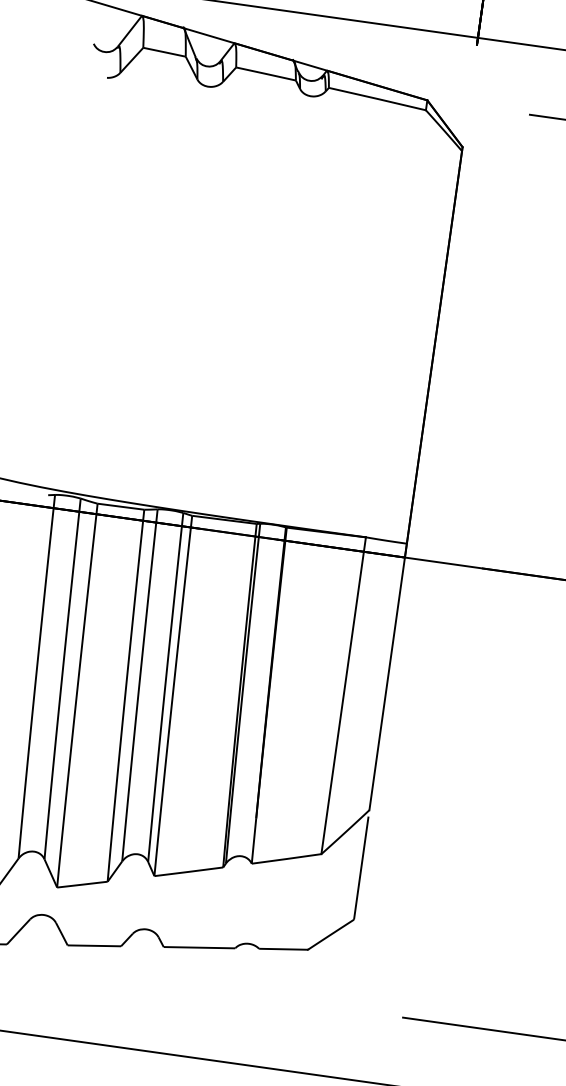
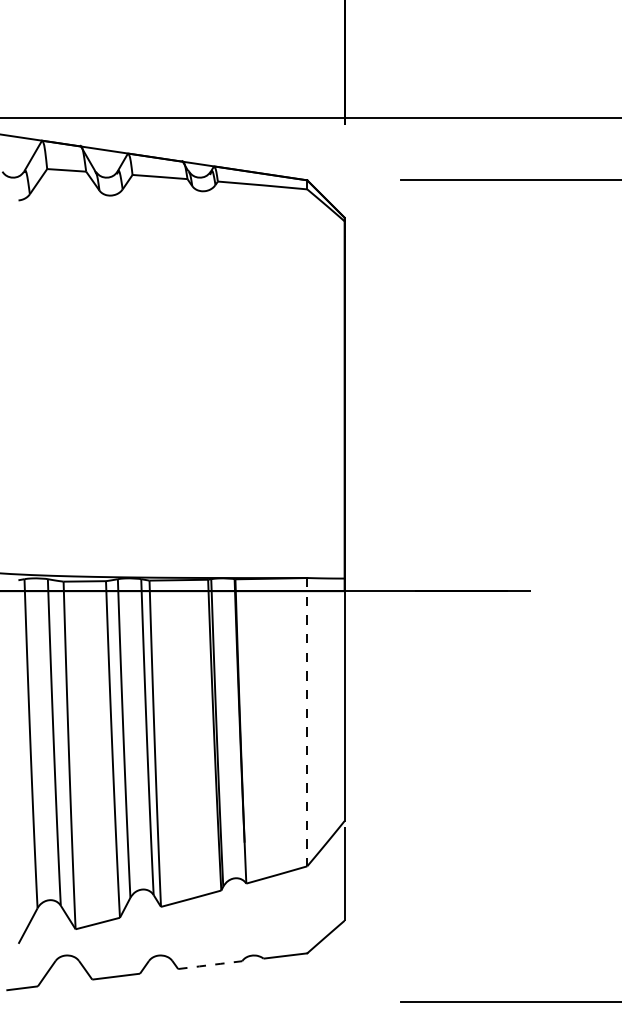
line: (343, 696) -> (307, 722), solid -> dashed
line: (199, 948) -> (210, 965), solid -> dashed

